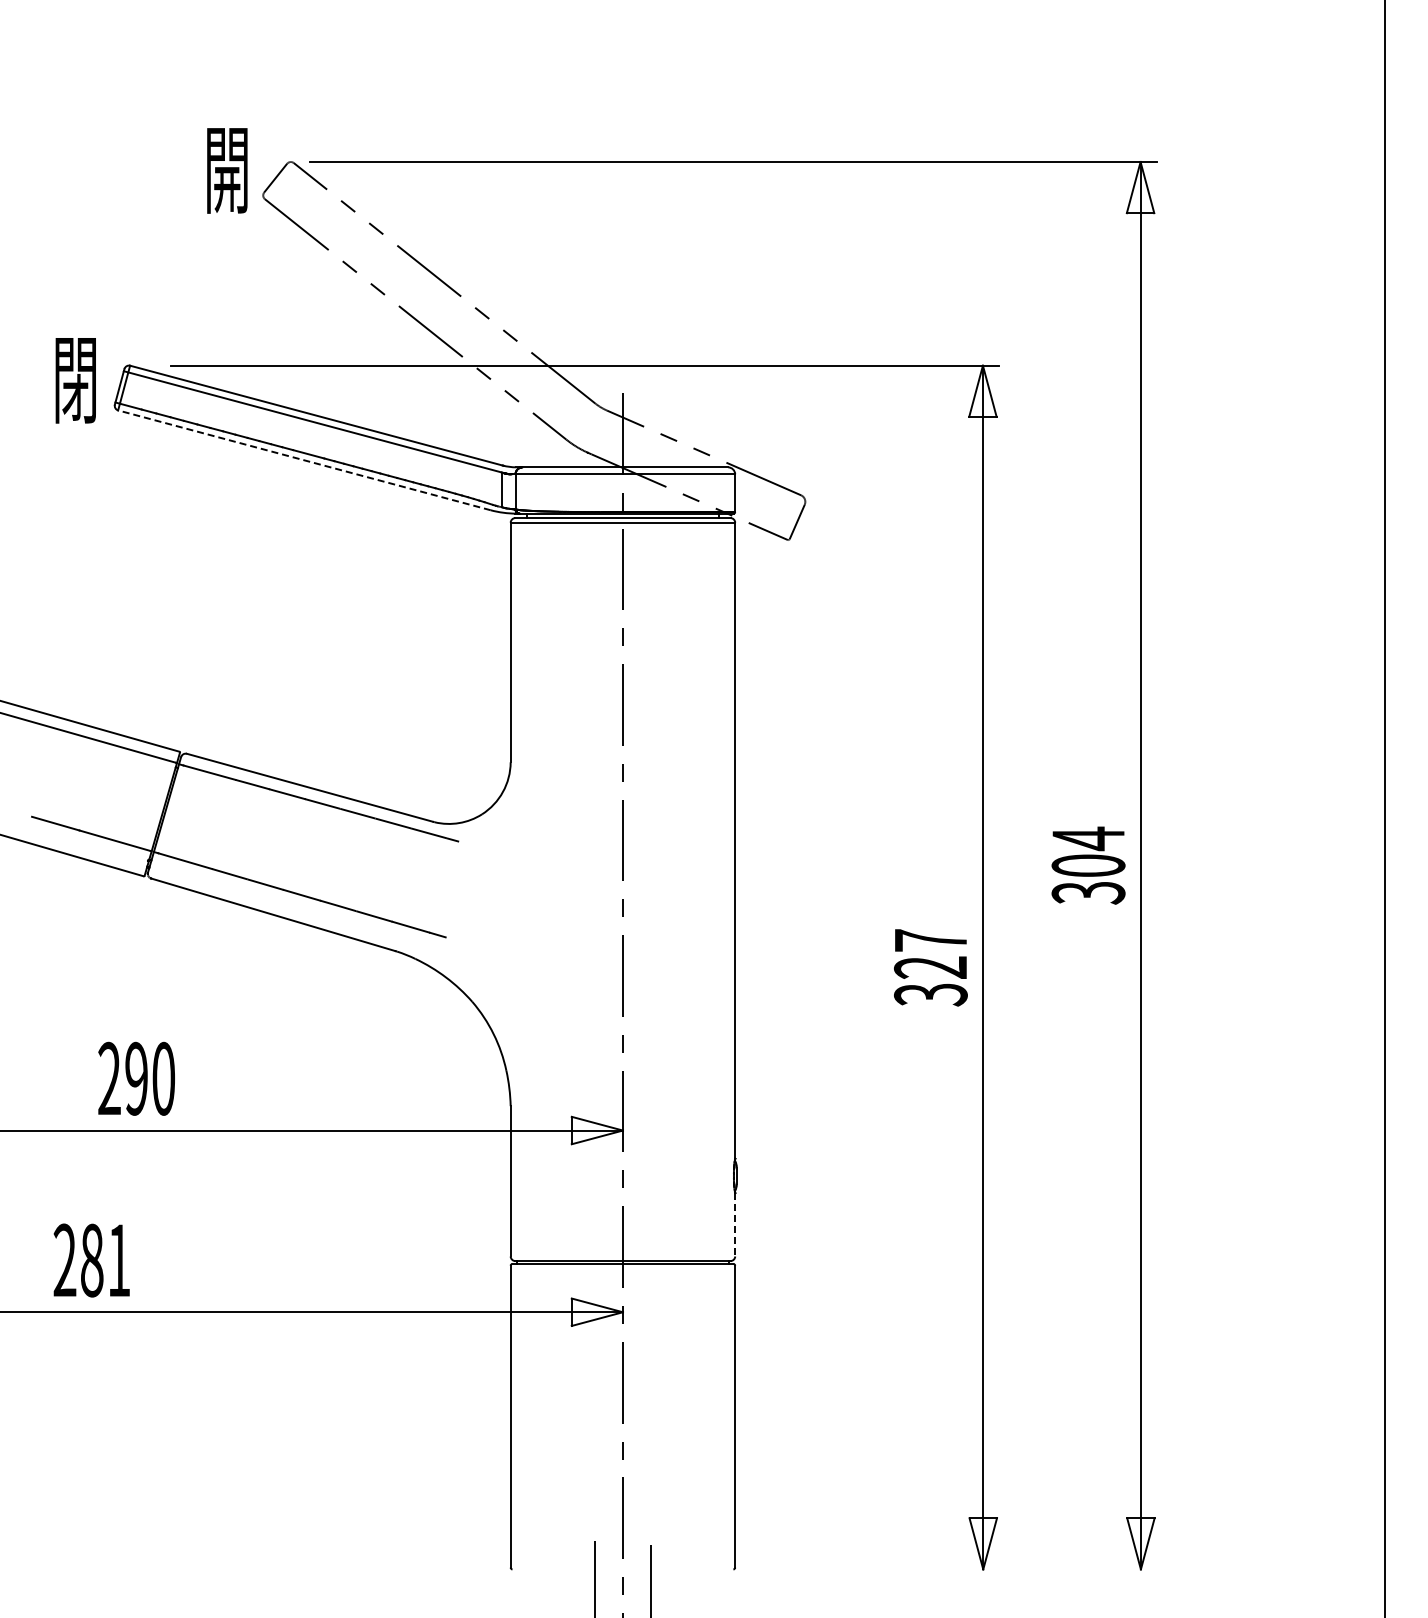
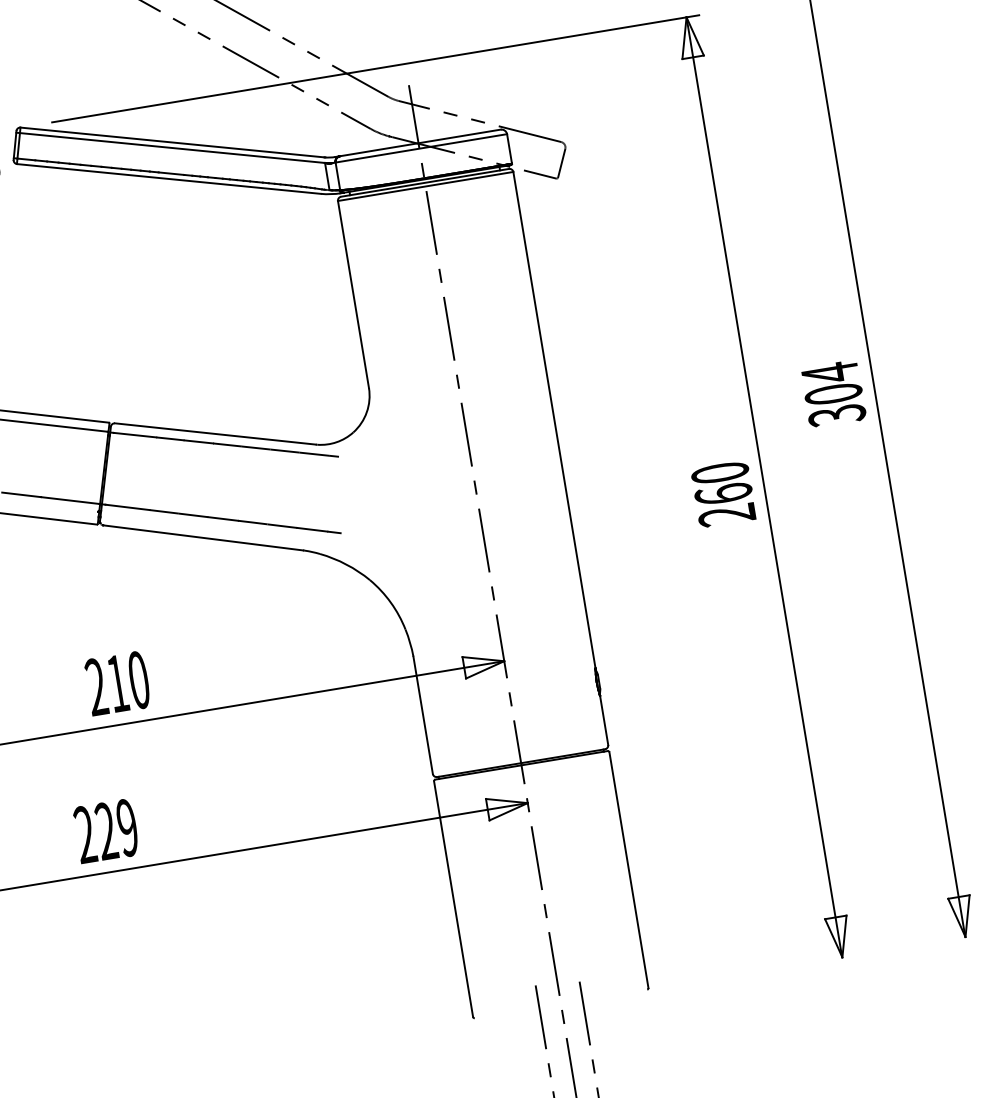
line: (304, 460) -> (168, 179), dashed -> solid
text: (930, 967) -> (723, 494), 327 -> 260
text: (136, 1078) -> (117, 683), 290 -> 210
line: (735, 1224) -> (604, 720), dashed -> solid
text: (105, 1260) -> (116, 829), 281 -> 229

